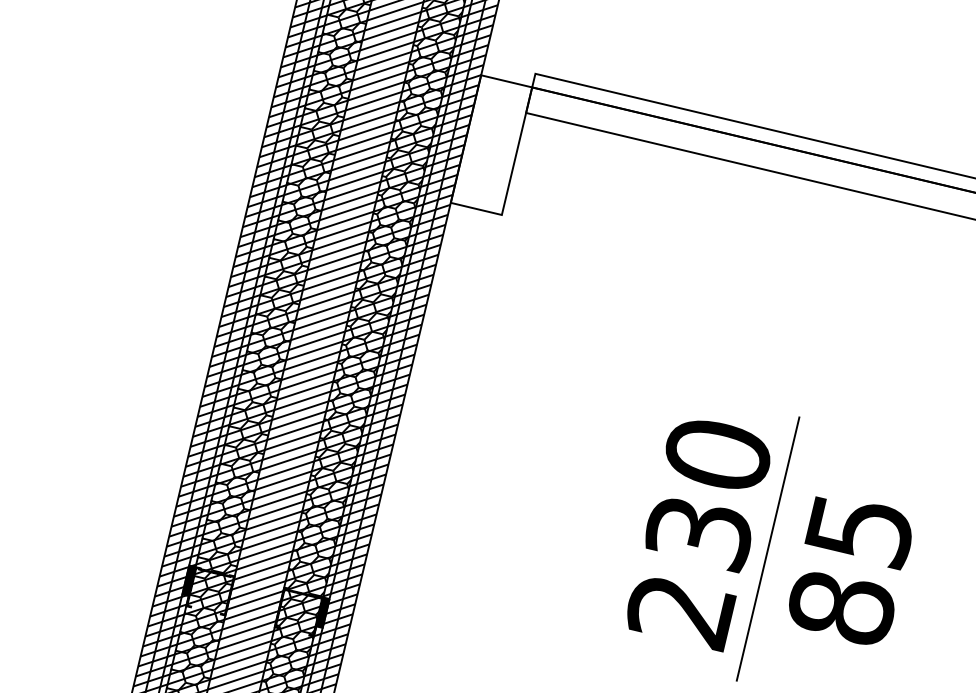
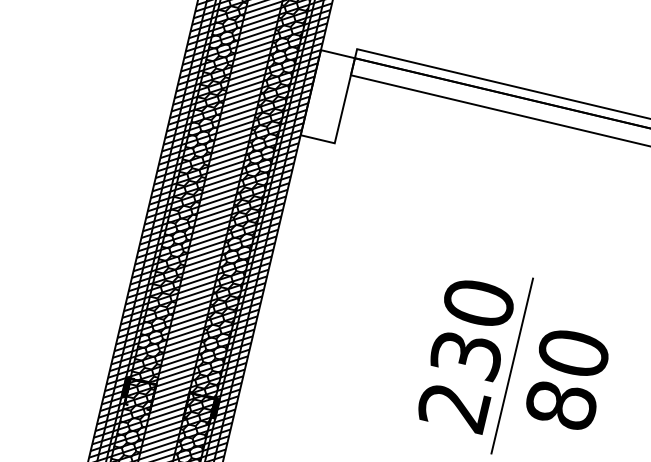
text: (858, 533) -> (572, 355), 85 -> 80

